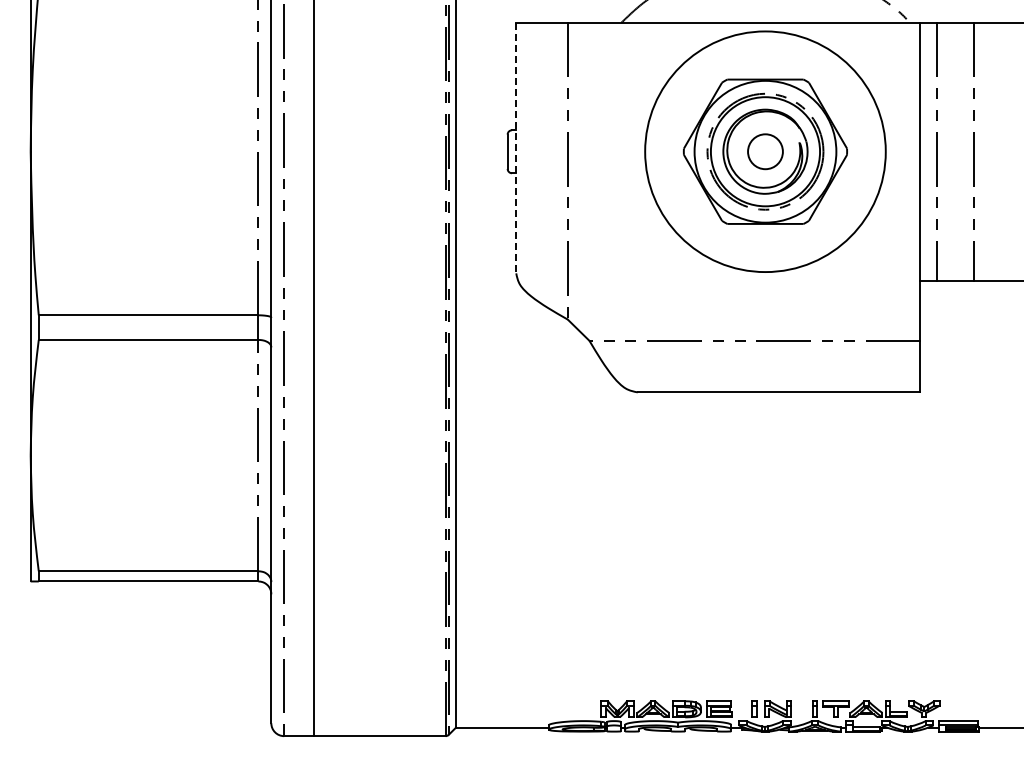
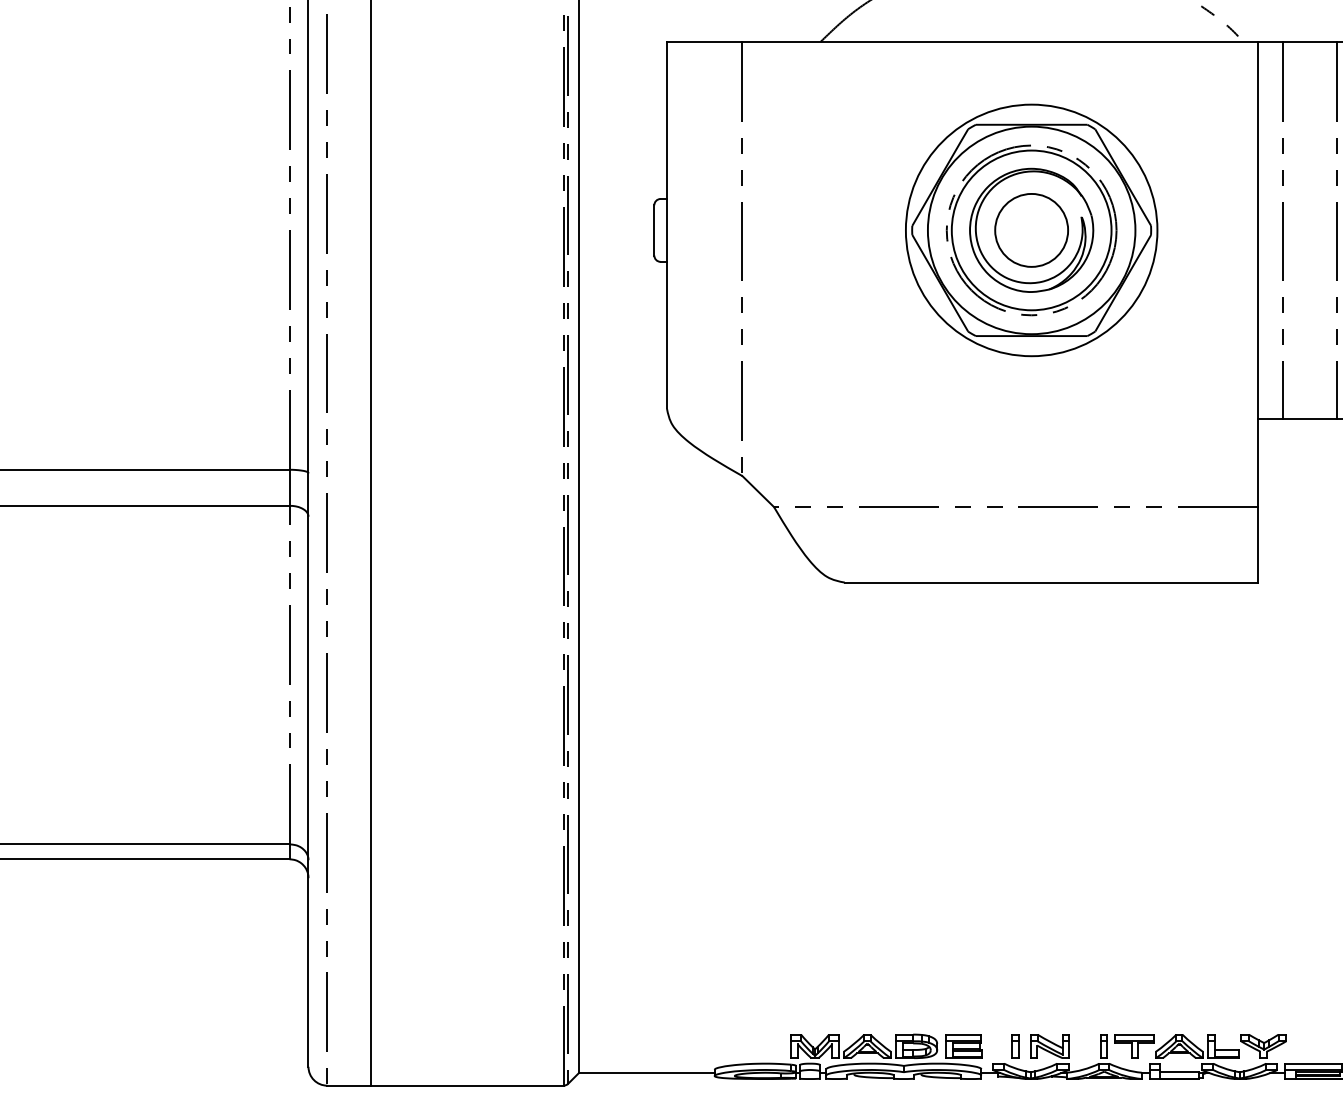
line: (516, 148) -> (667, 225), dashed -> solid
circle: (765, 151) -> (1031, 230), size x0.71
circle: (765, 151) -> (1031, 230), size x1.43

